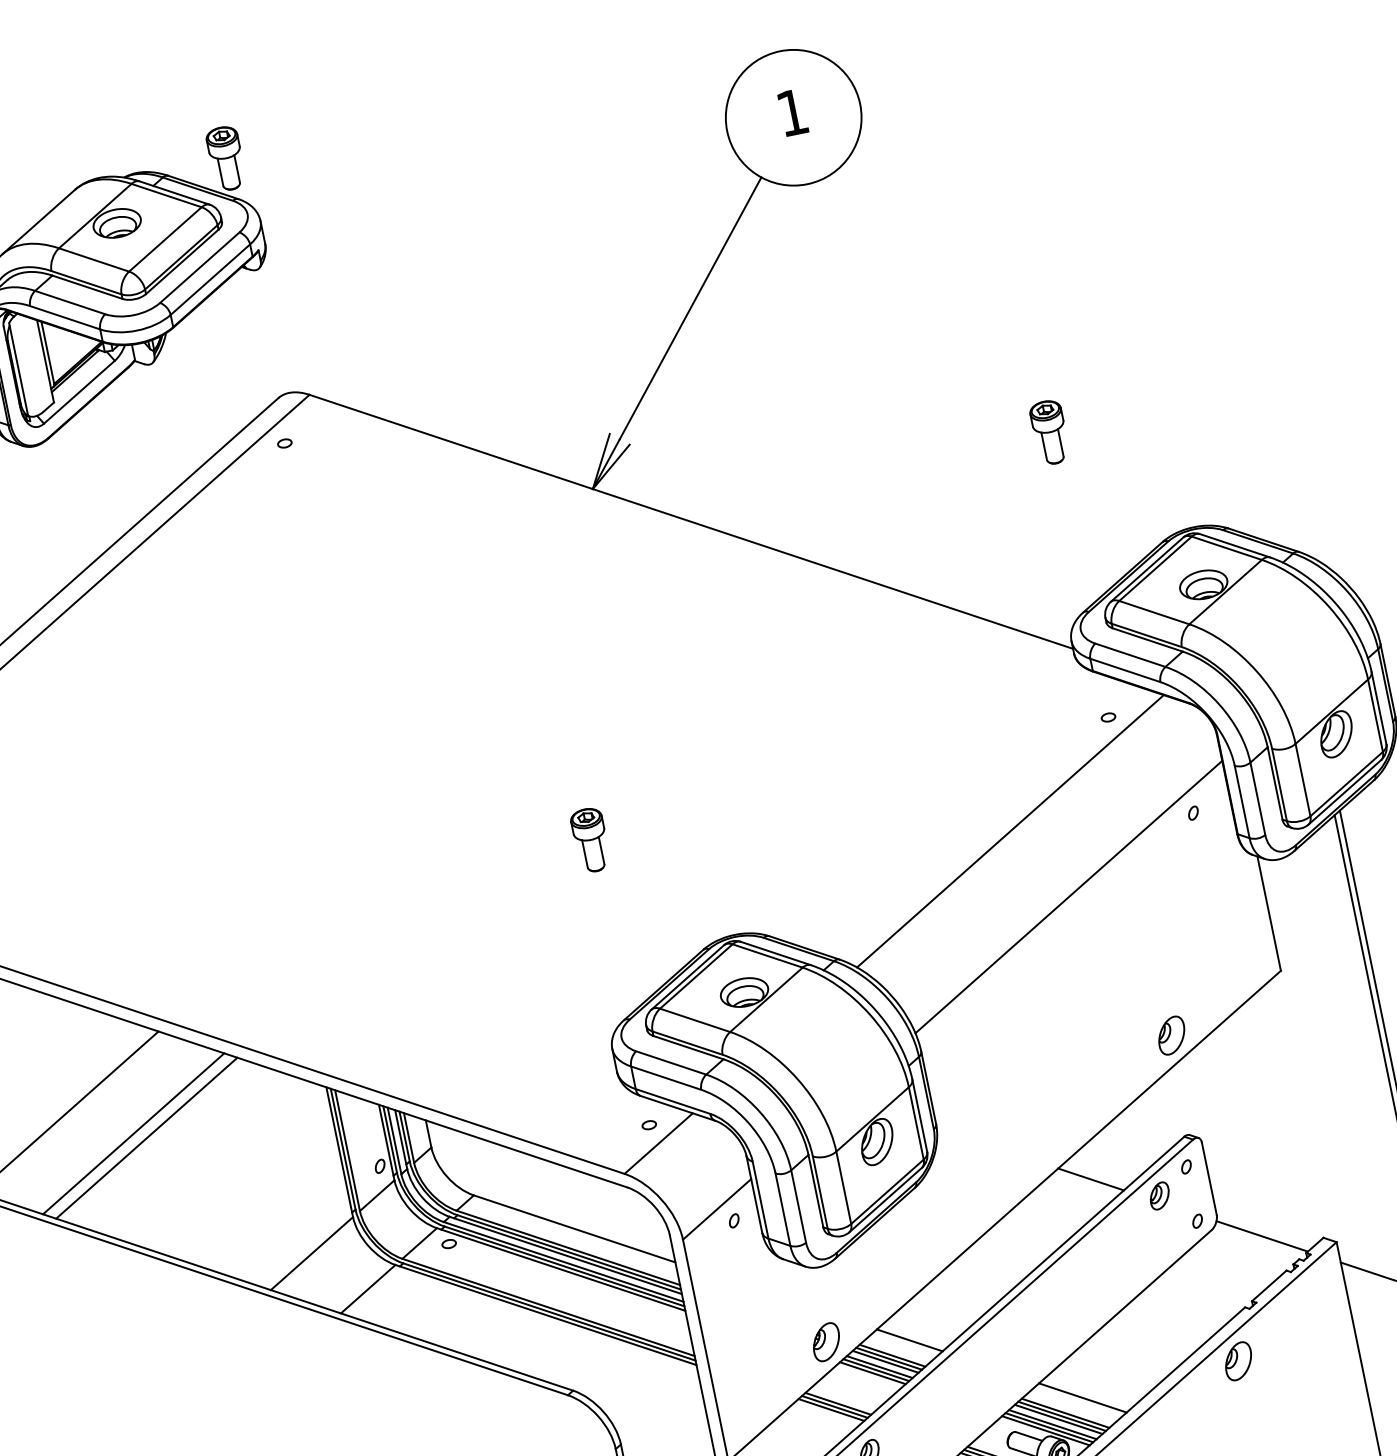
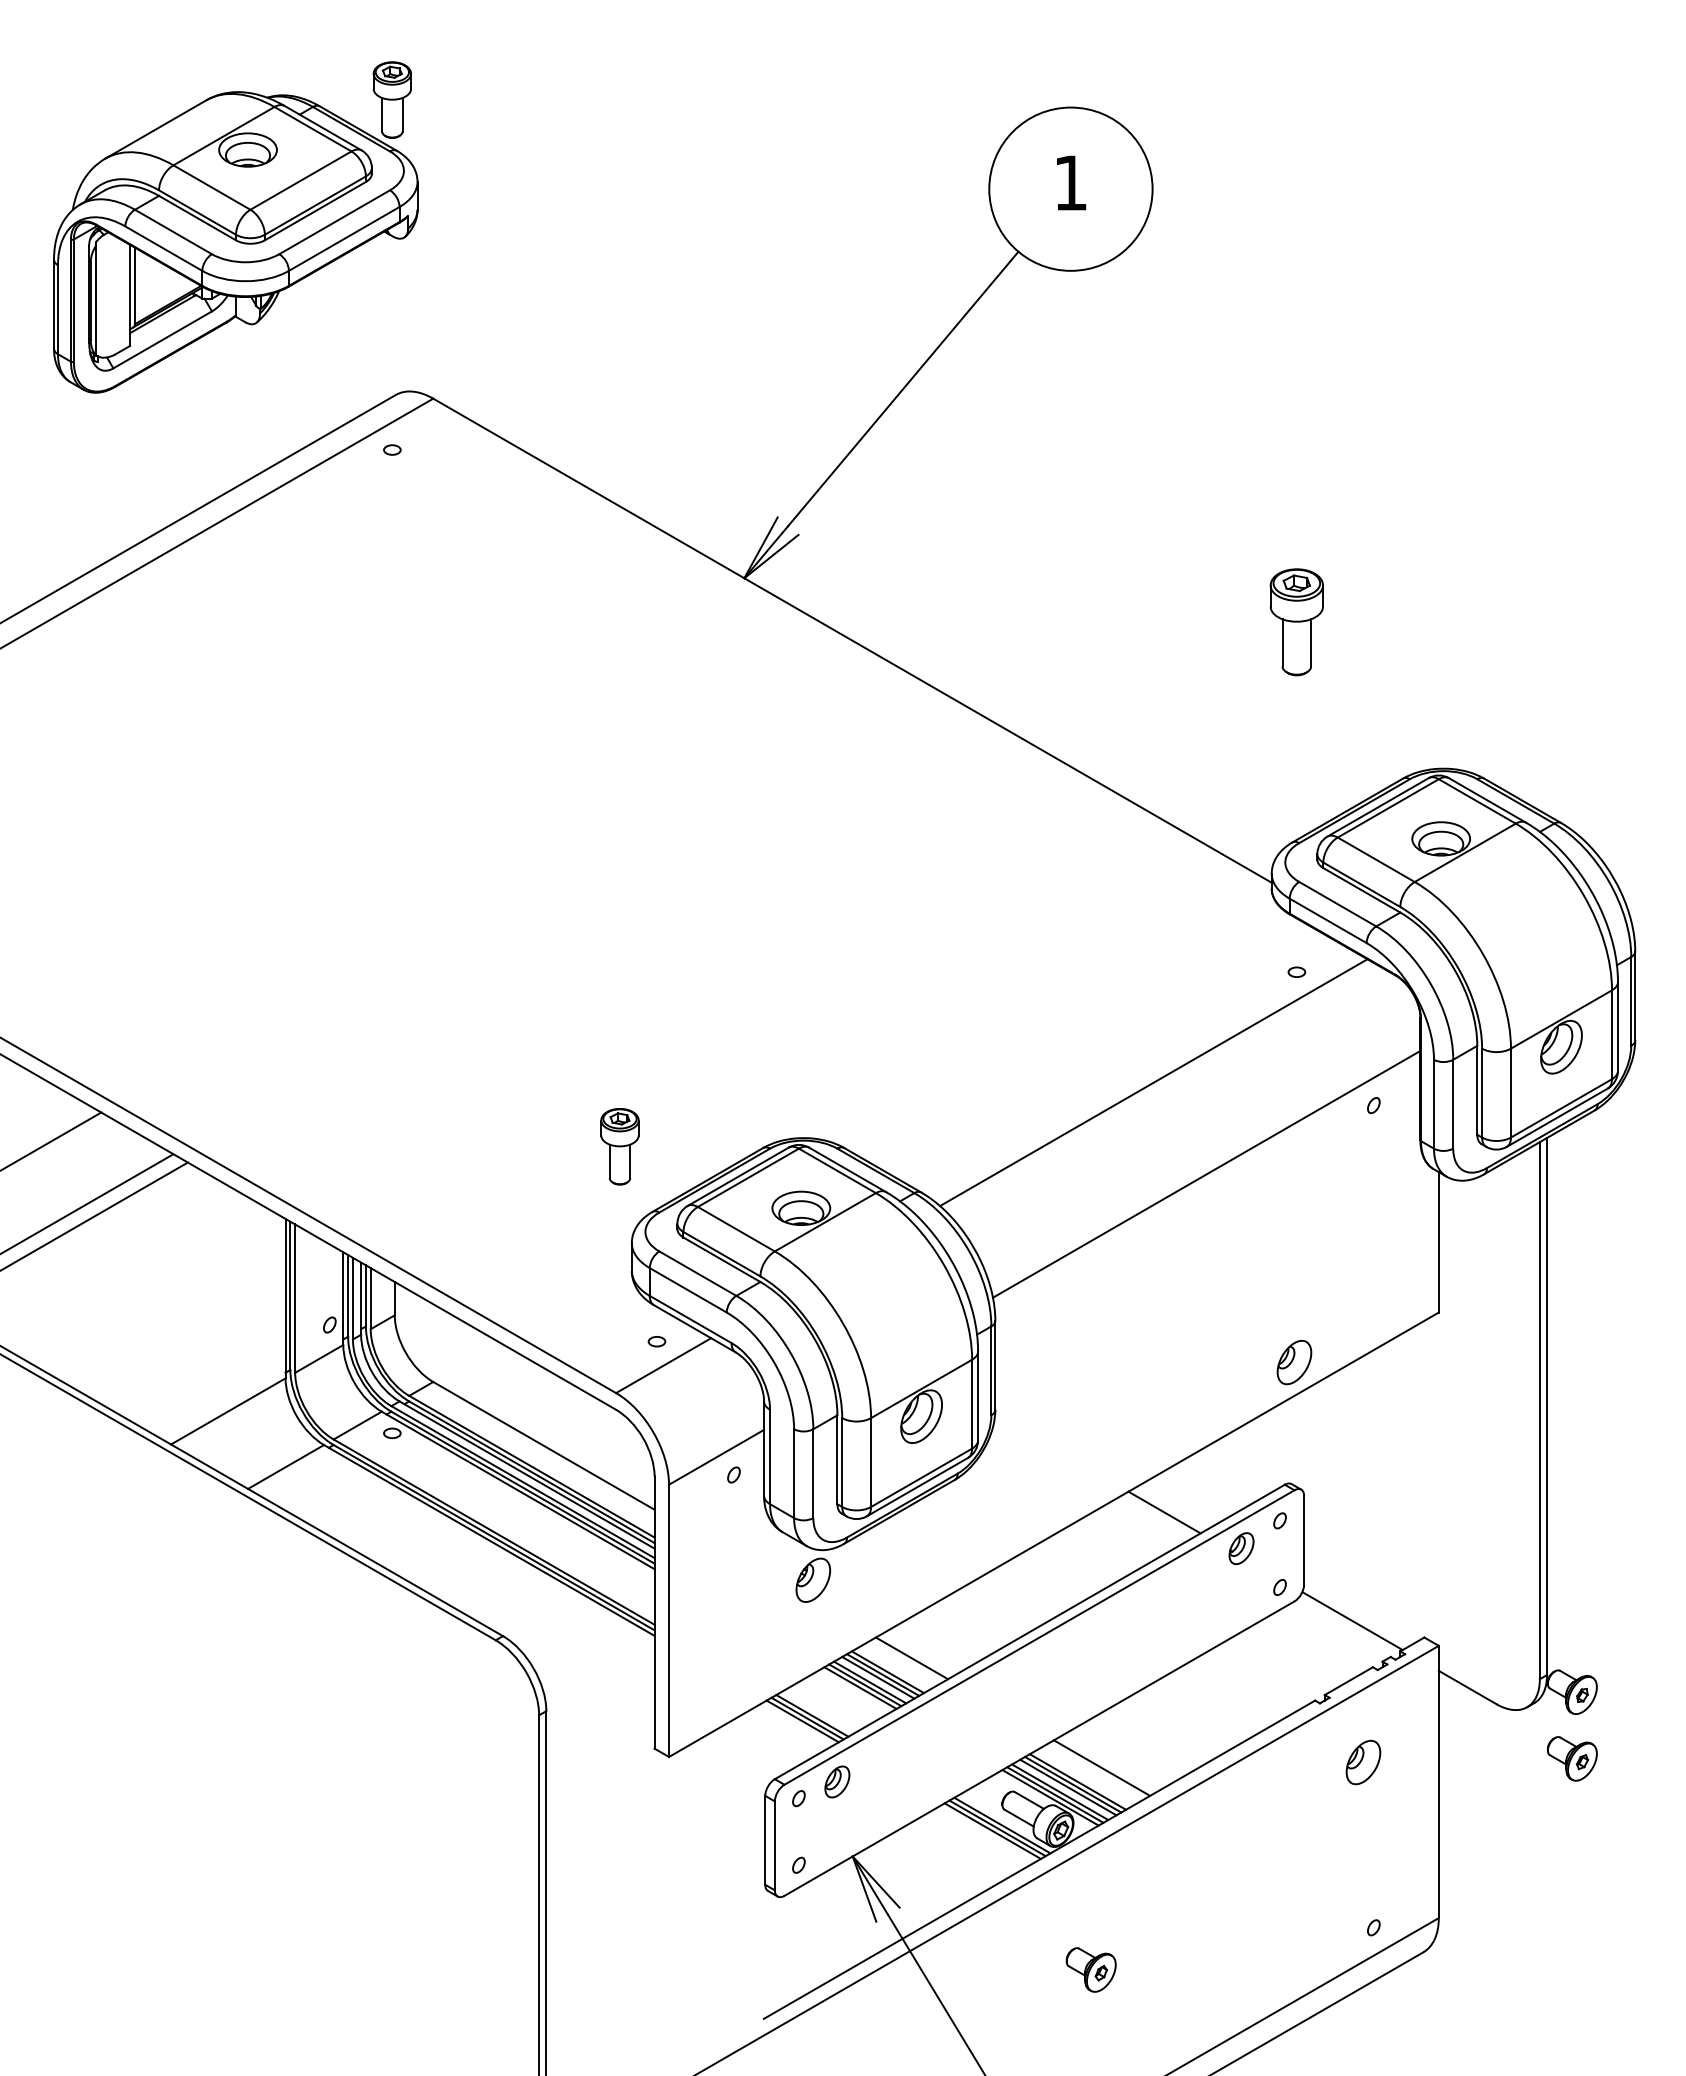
part: (1049, 432) -> (1296, 622), size x1.4
part: (590, 840) -> (619, 1146), moved
part: (825, 1341) -> (812, 1579), moved
part: (1238, 1361) -> (1363, 1762), moved

